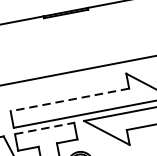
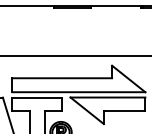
line: (70, 100) -> (62, 78), dashed -> solid
line: (44, 128) -> (37, 97), dashed -> solid

